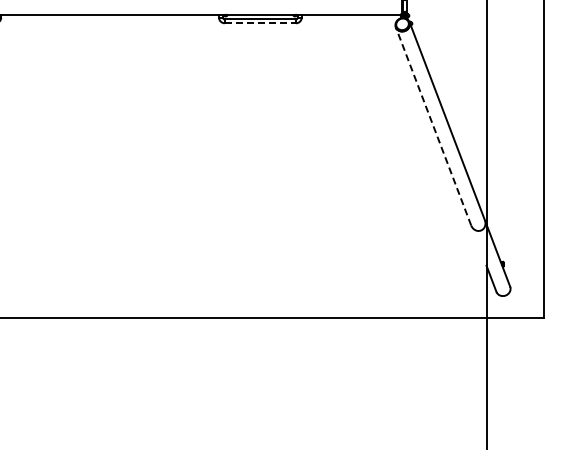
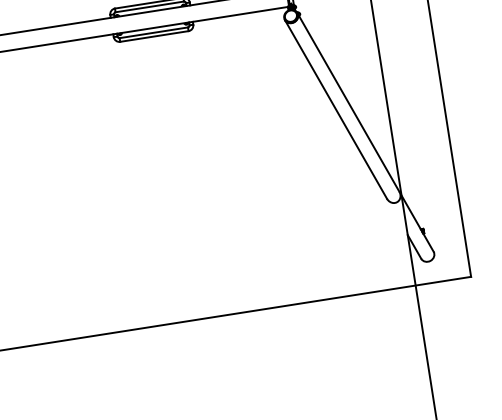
line: (260, 23) -> (154, 36), dashed -> solid
line: (433, 126) -> (335, 109), dashed -> solid

